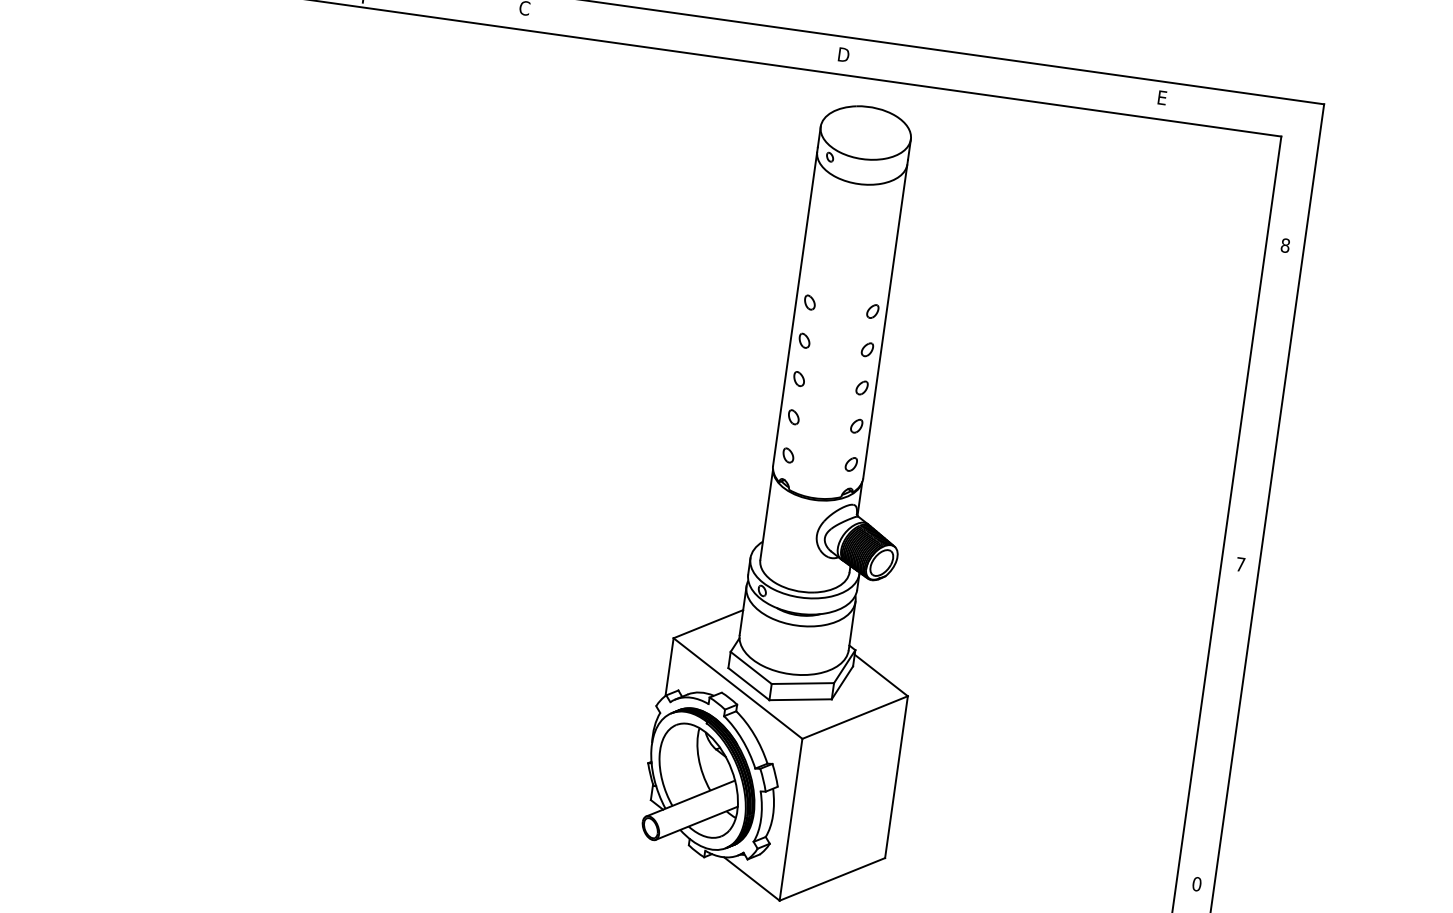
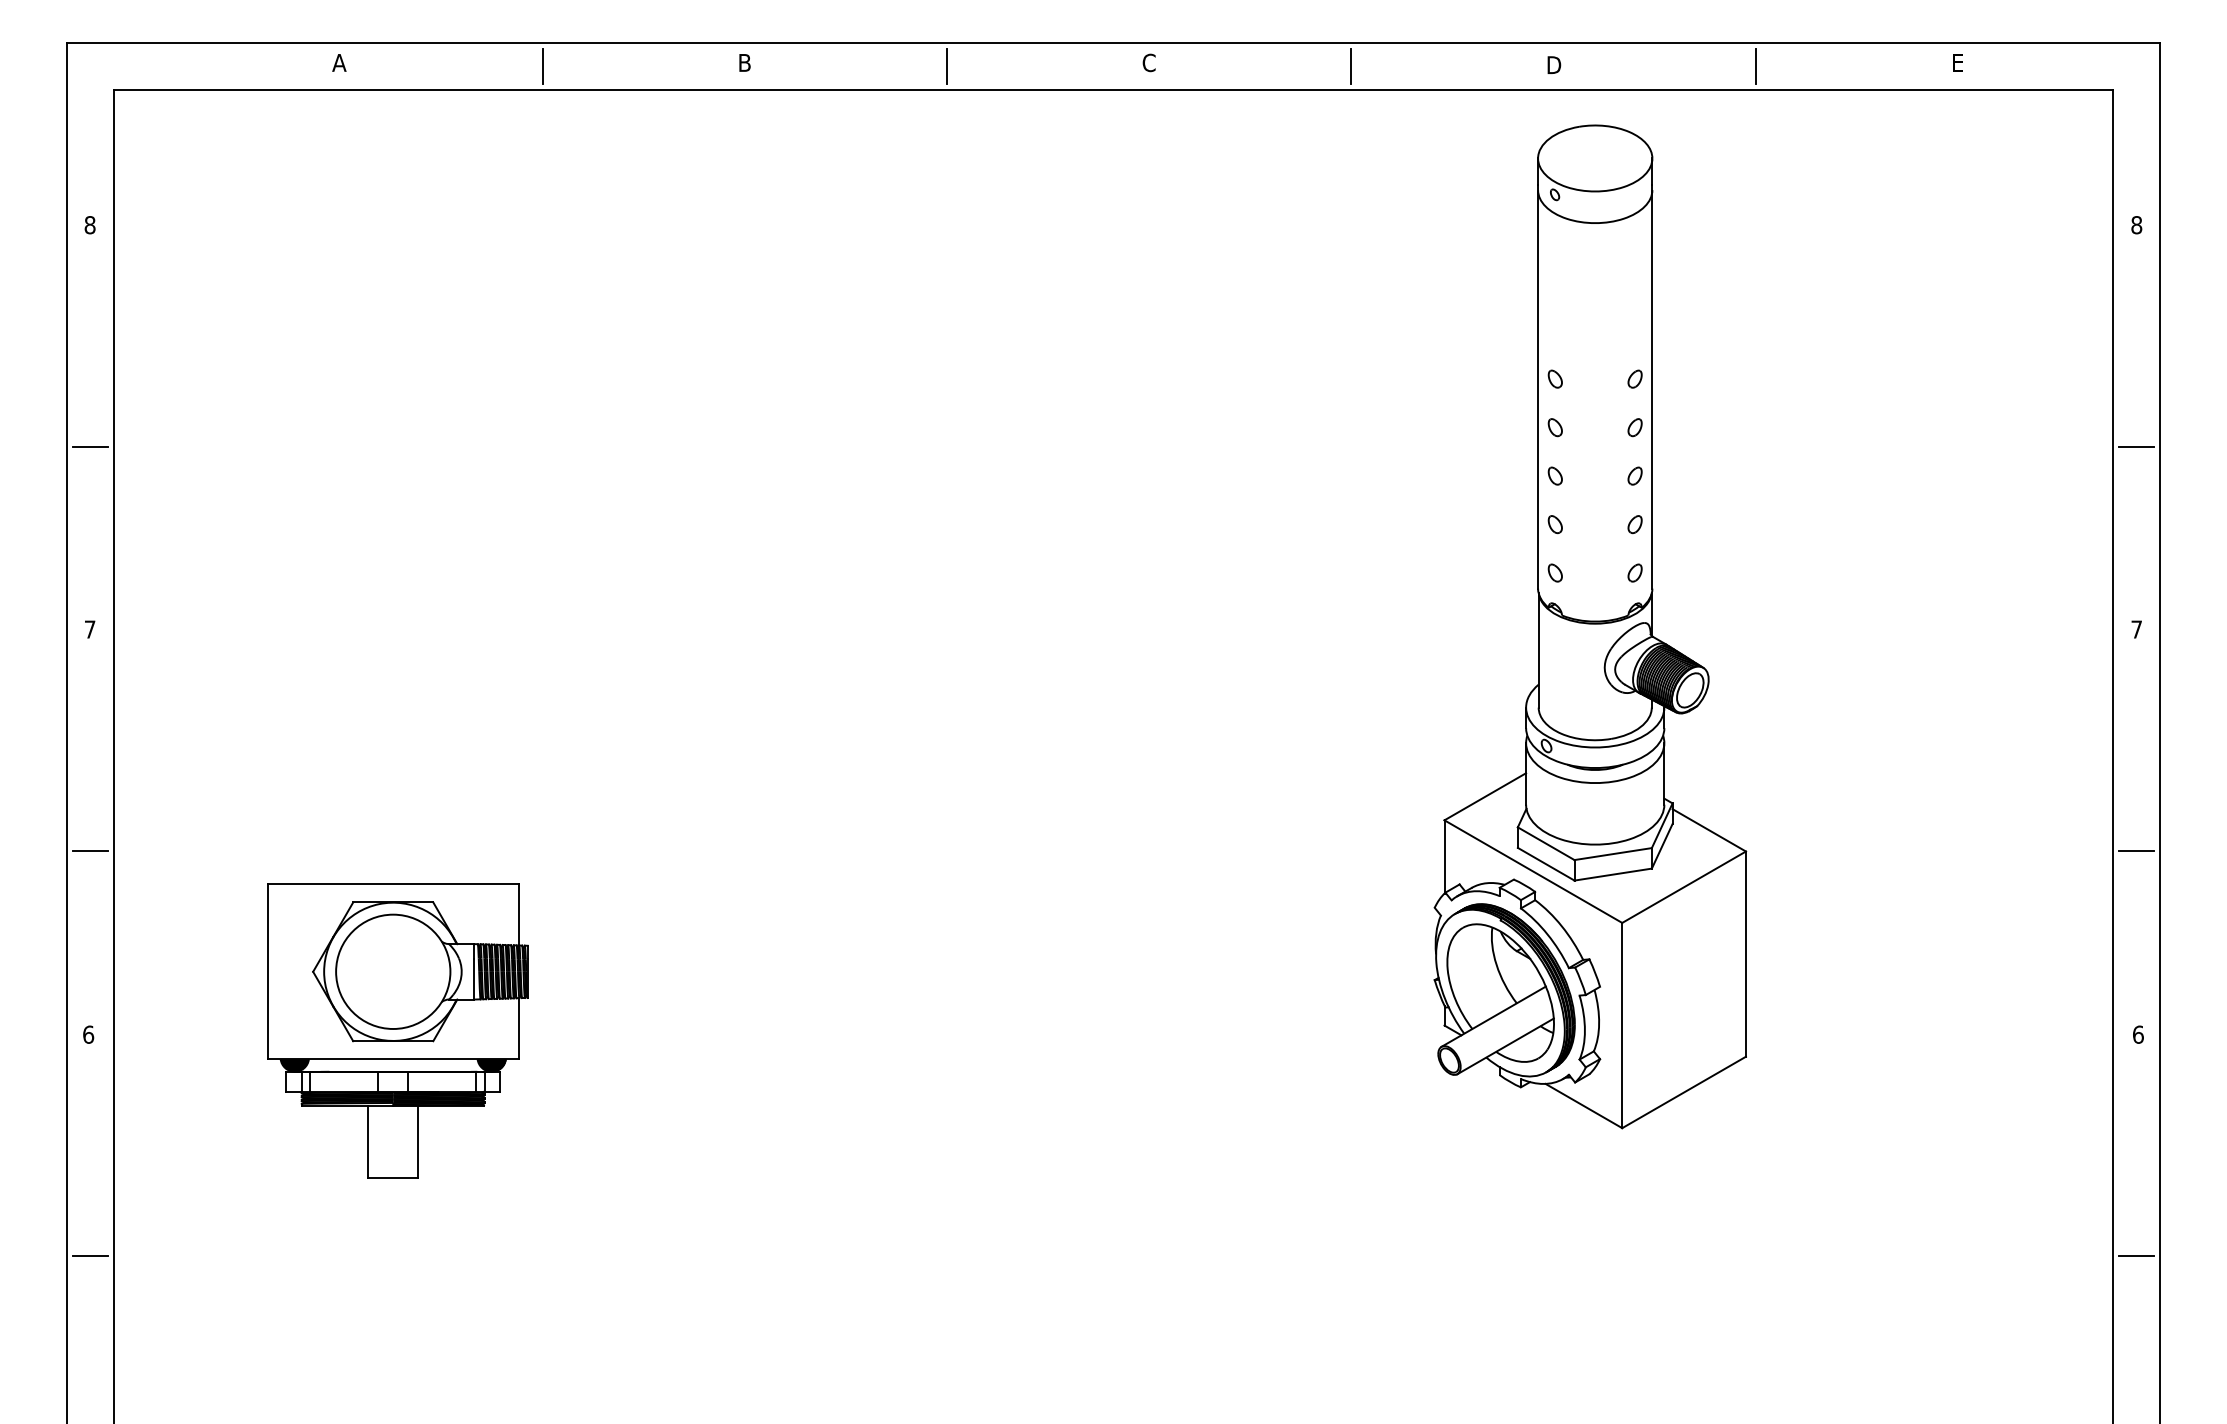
line: (683, 33) -> (1351, 66), added
line: (1002, 78) -> (1755, 66), added
line: (1260, 420) -> (2136, 447), added
line: (1215, 739) -> (2136, 851), added
text: (1197, 884) -> (2138, 1034), 0 -> 6

